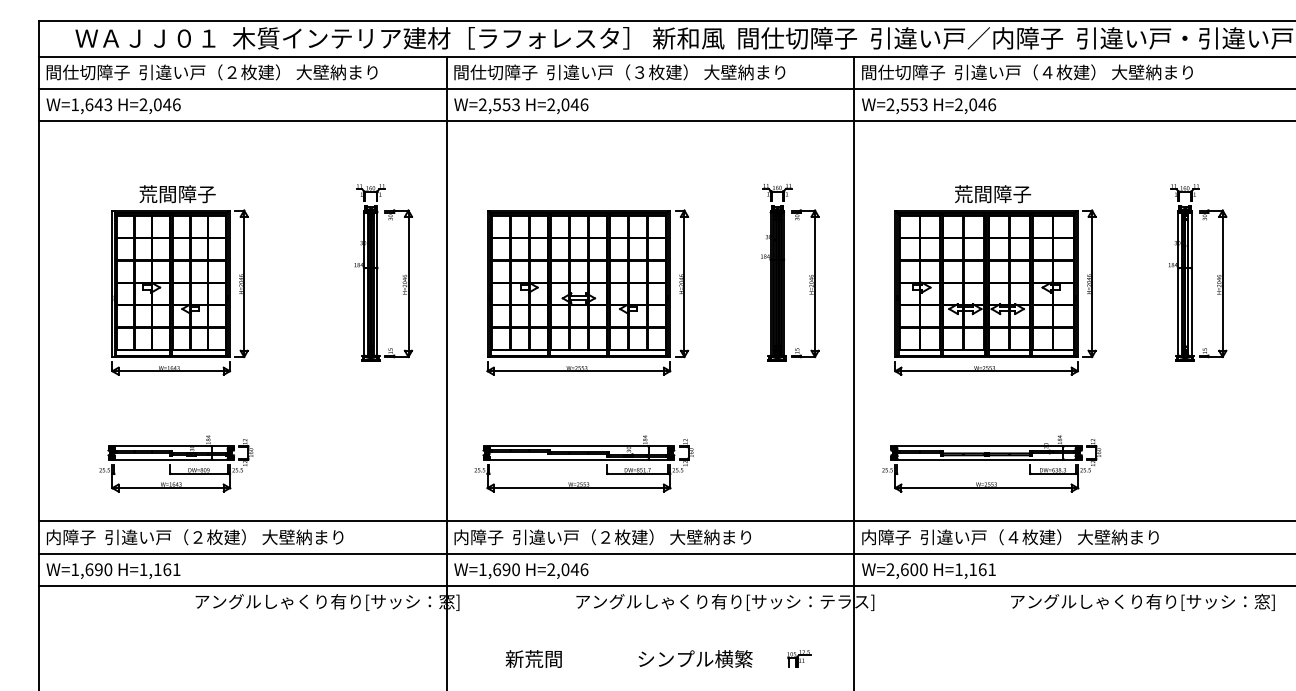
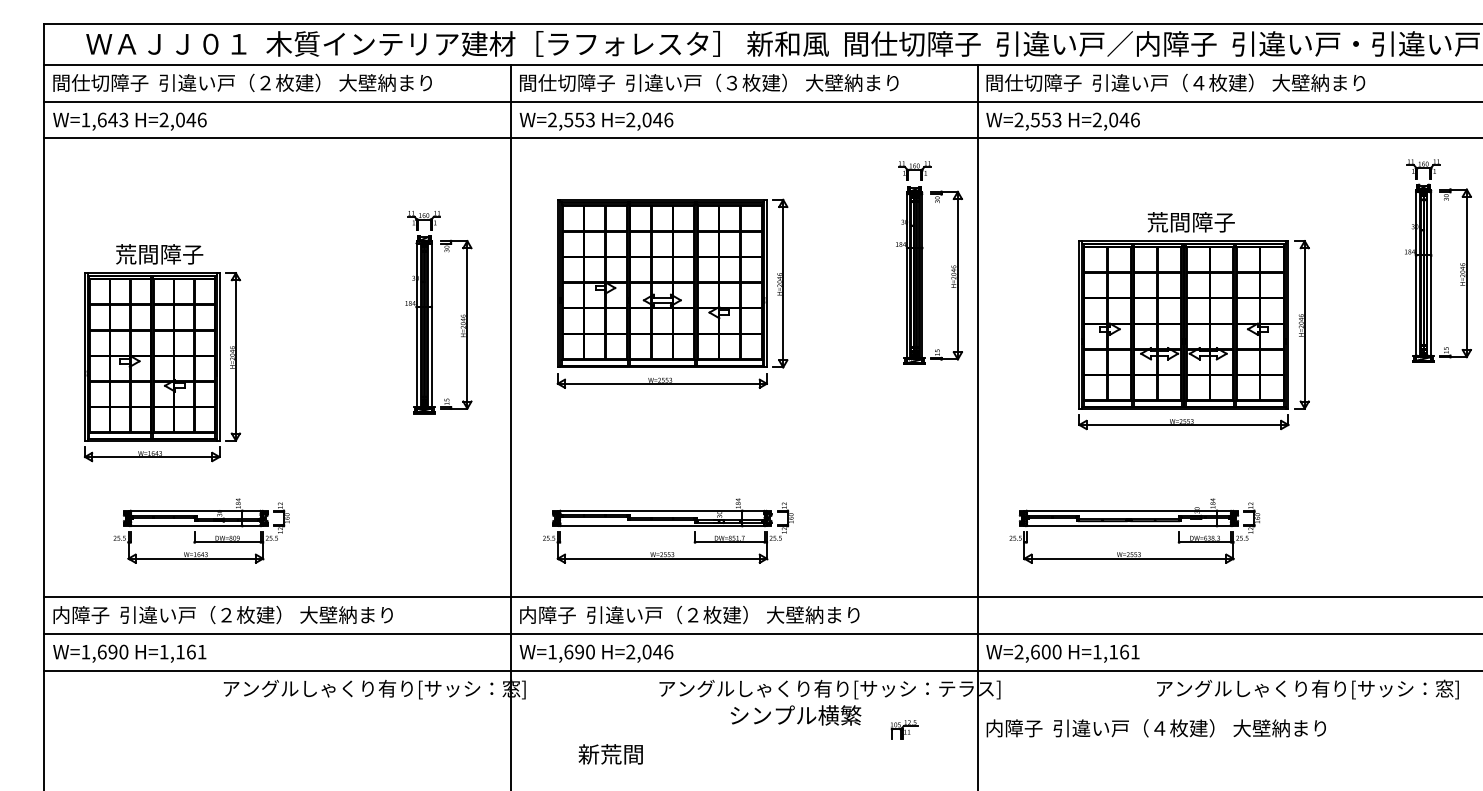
part: (790, 272) -> (929, 262), moved
part: (1198, 272) -> (1439, 260), moved
part: (179, 280) -> (161, 353), moved
part: (995, 280) -> (1194, 321), moved
part: (587, 292) -> (672, 293), moved
text: (1010, 537) -> (1156, 728), moved
text: (695, 658) -> (795, 714), moved
part: (799, 658) -> (904, 729), moved

